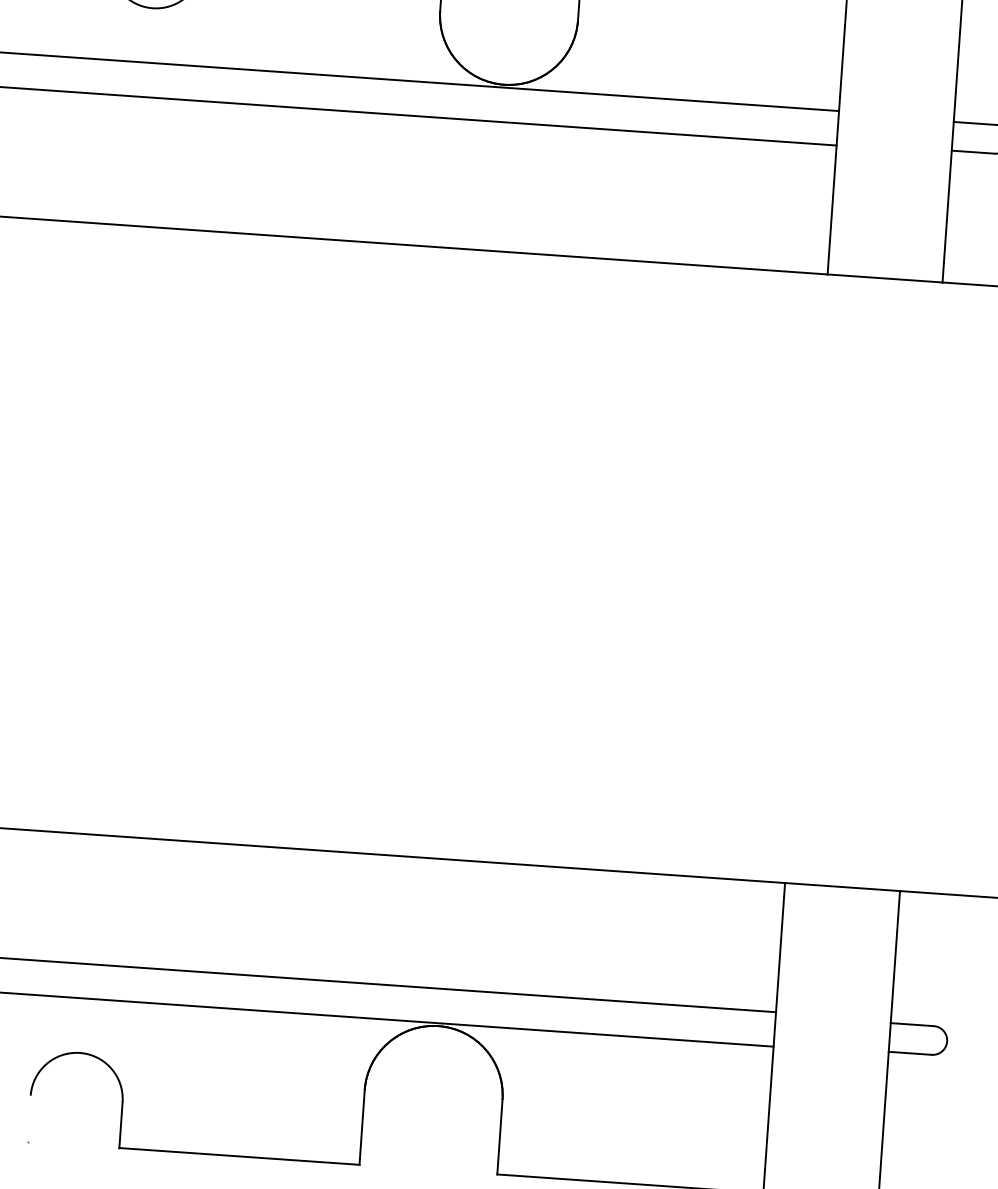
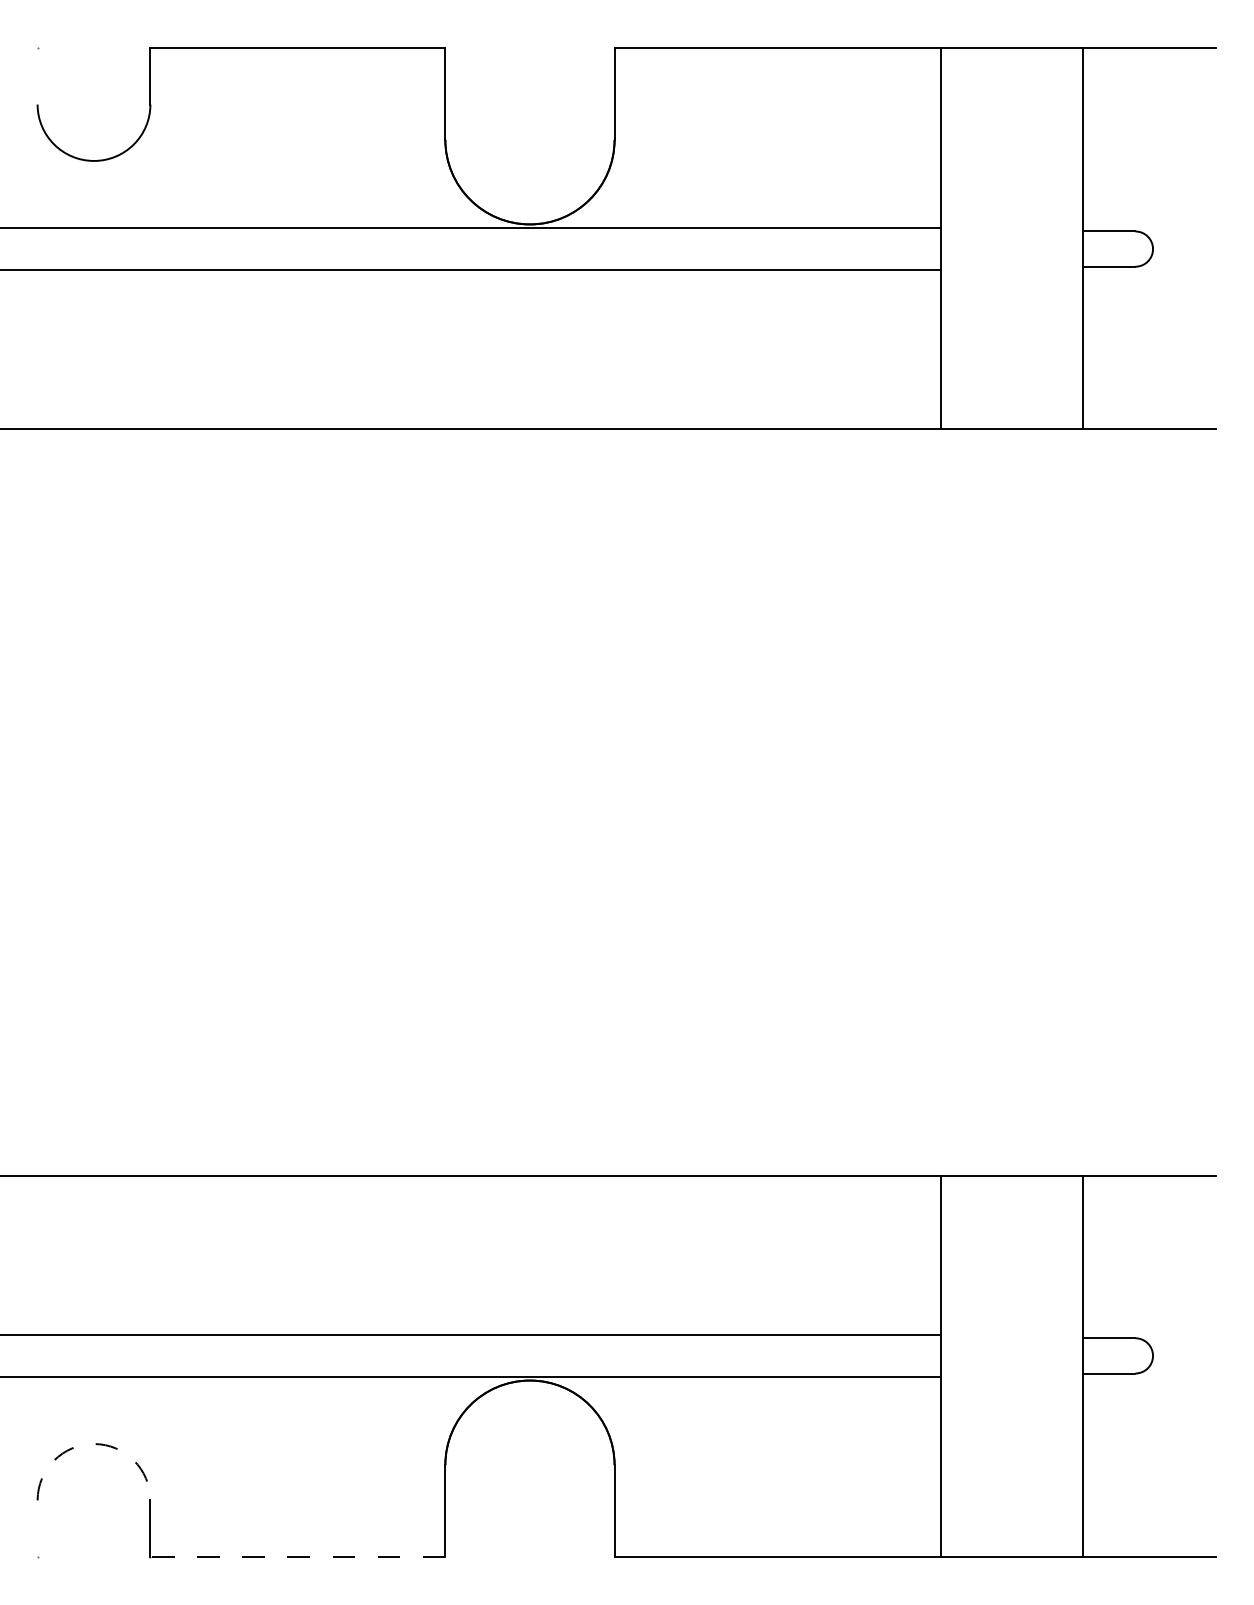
arc: (80, 1053) -> (94, 1444), solid -> dashed
line: (239, 1156) -> (297, 1556), solid -> dashed

